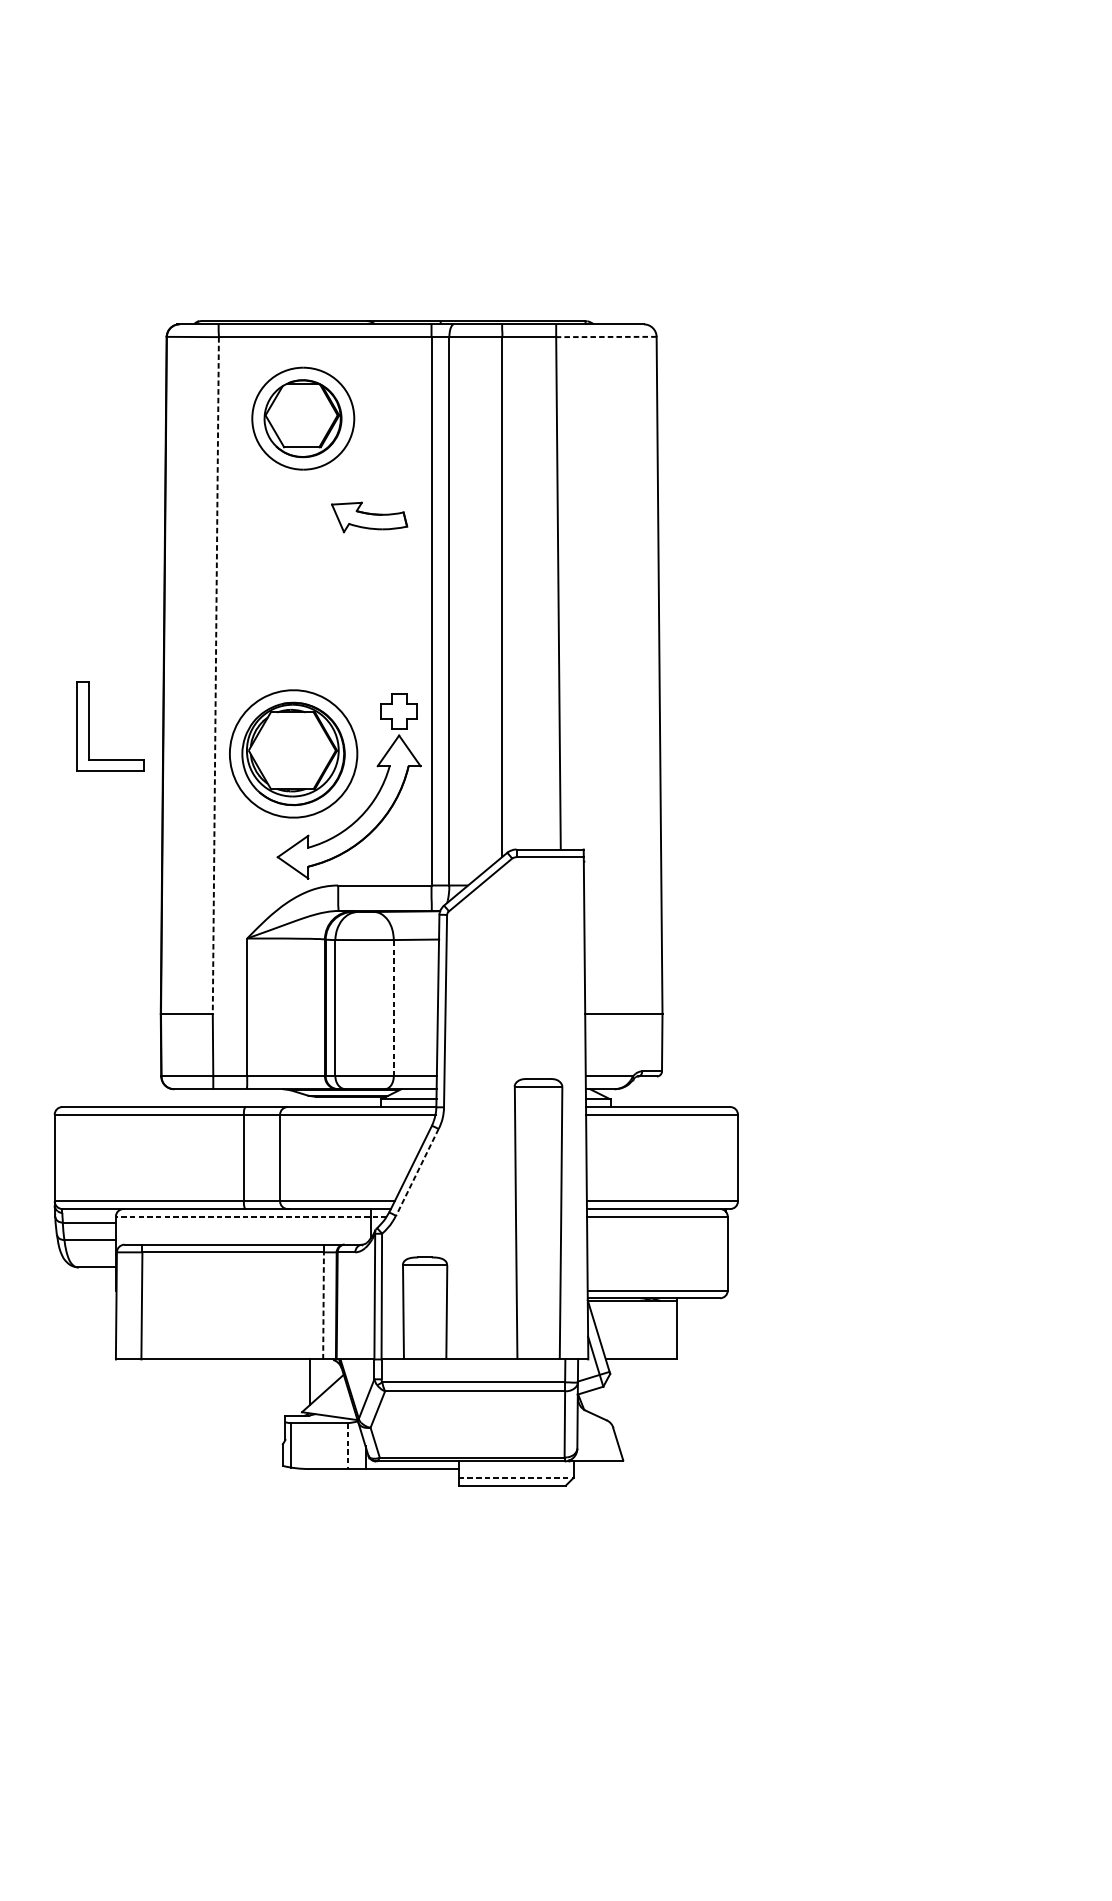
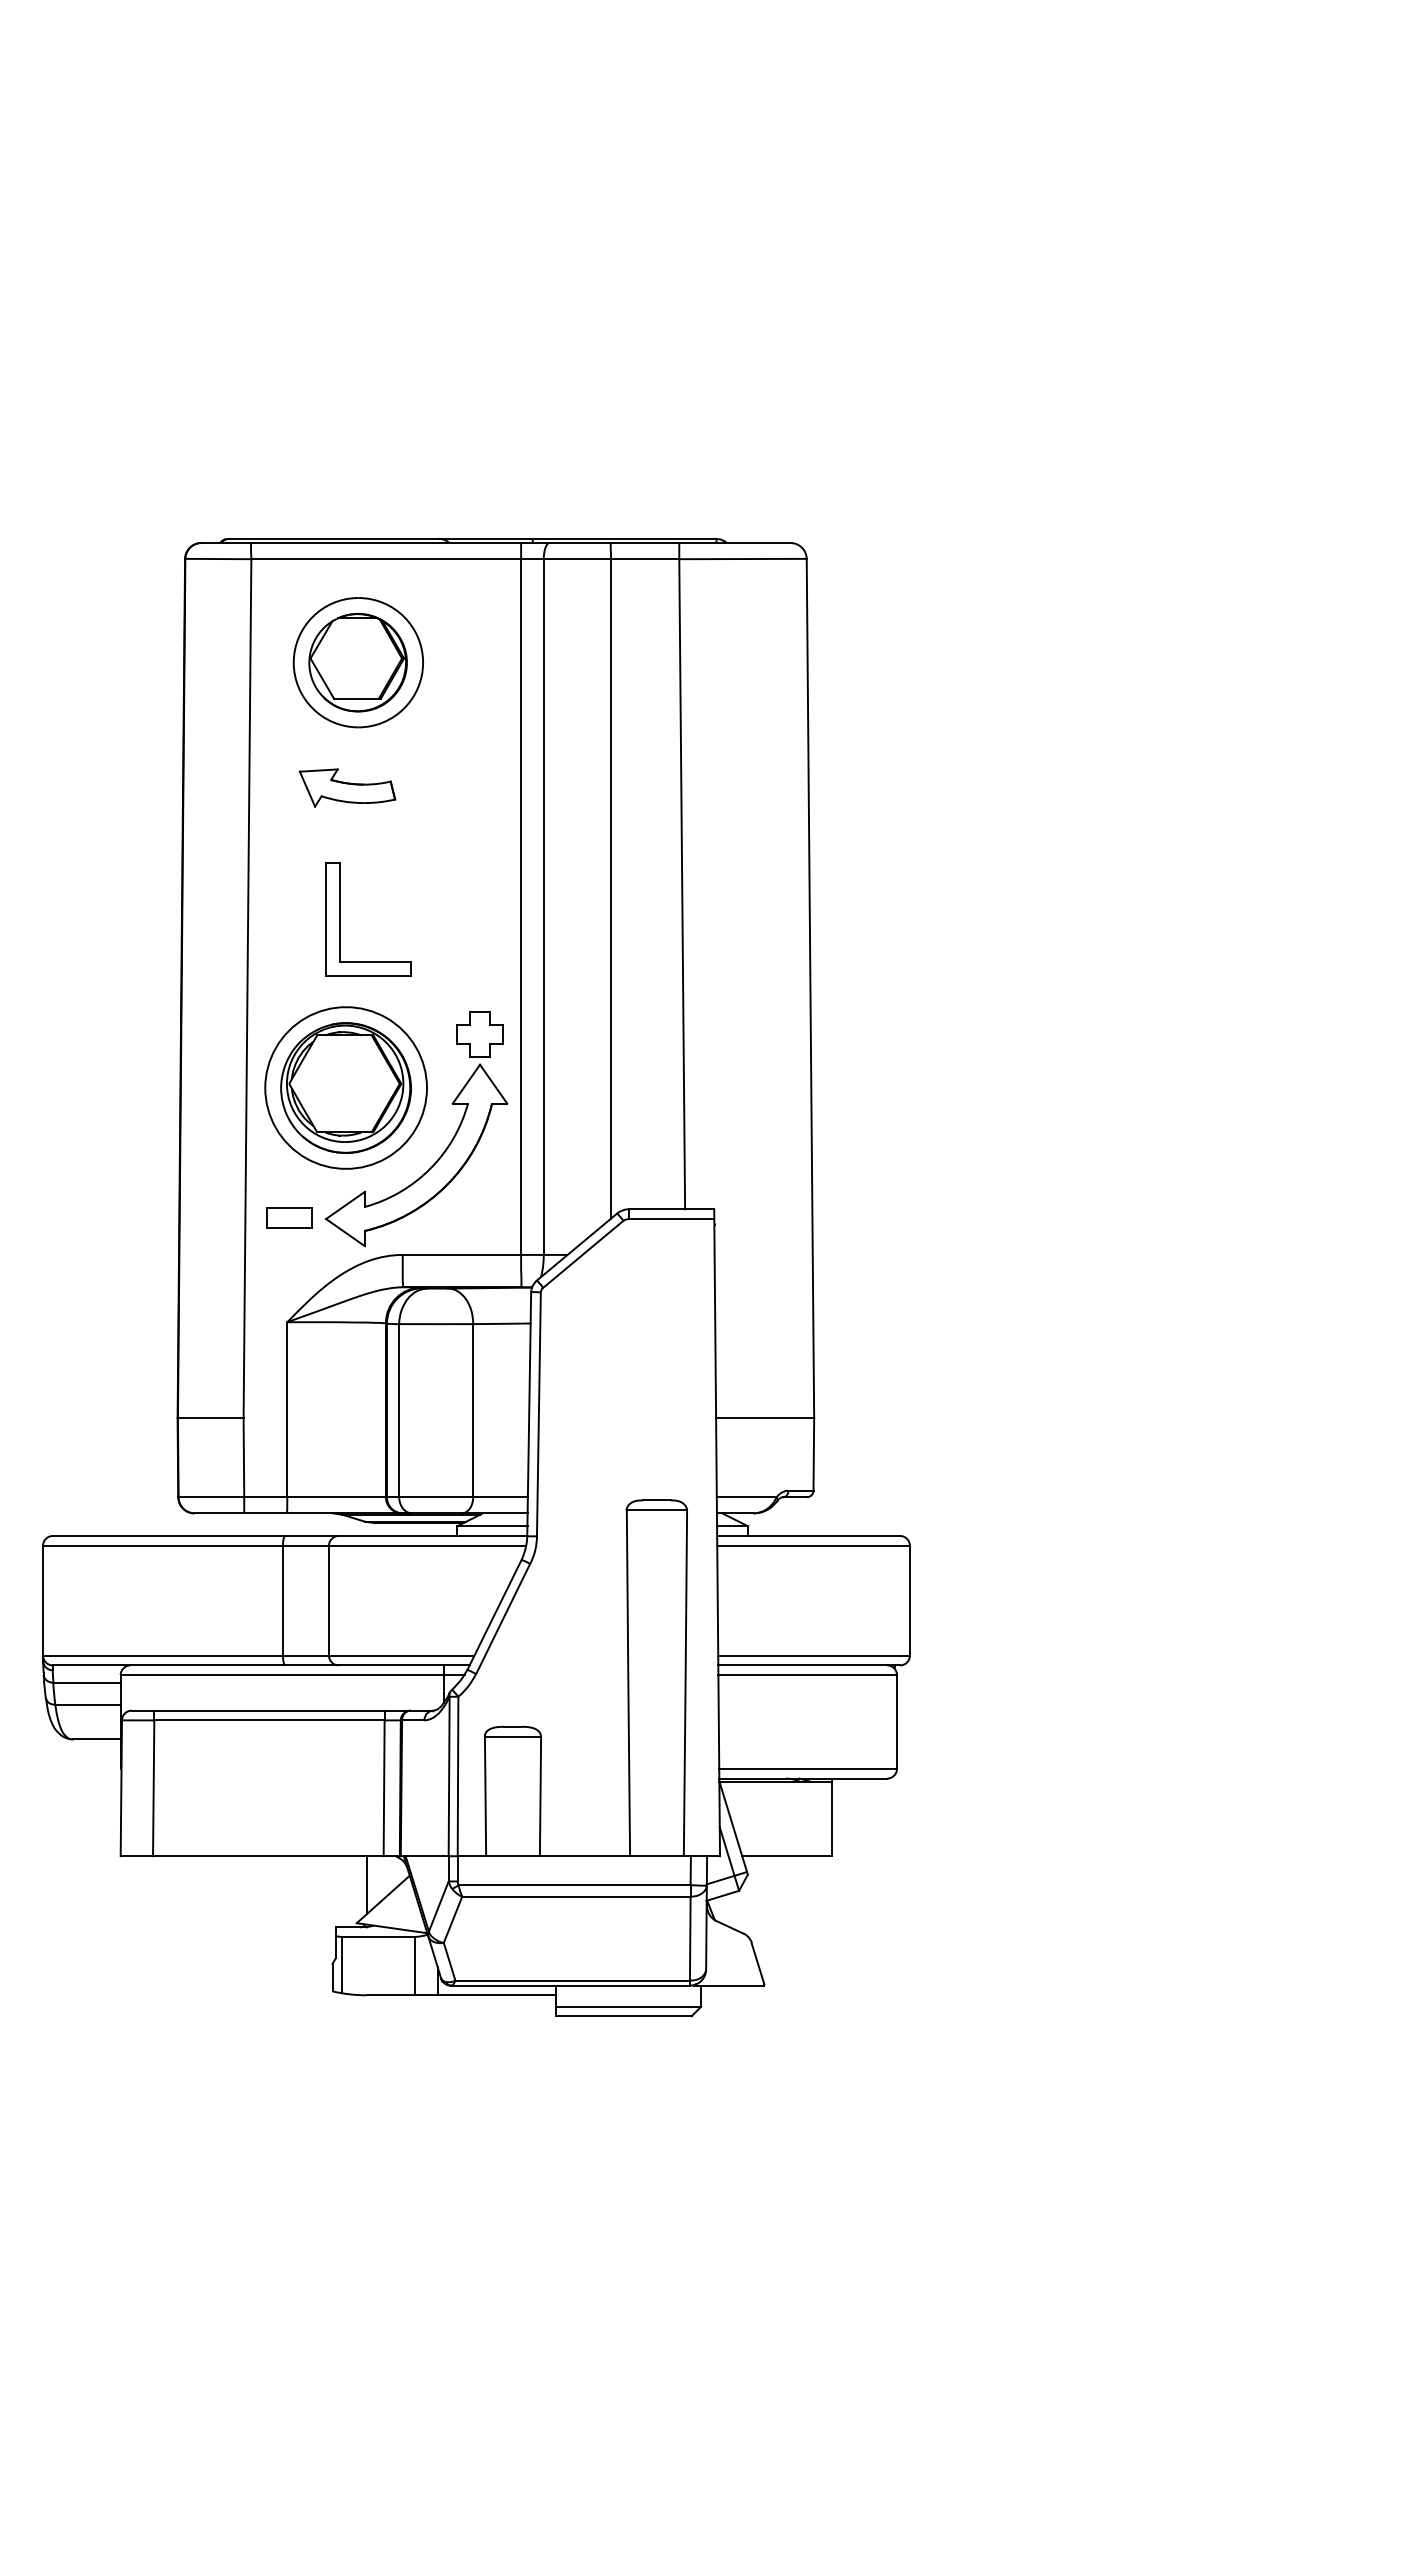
line: (606, 337) -> (743, 559), dashed -> solid
part: (369, 517) -> (347, 787), moved
line: (215, 676) -> (247, 989), dashed -> solid
part: (88, 726) -> (340, 919), moved
part: (248, 855) -> (289, 1217), added
line: (393, 1008) -> (473, 1410), dashed -> solid
line: (416, 1172) -> (502, 1619), dashed -> solid
line: (251, 1216) -> (292, 1675), dashed -> solid
line: (323, 1306) -> (384, 1788), dashed -> solid
line: (347, 1446) -> (414, 1966), dashed -> solid
line: (516, 1477) -> (628, 2006), dashed -> solid

